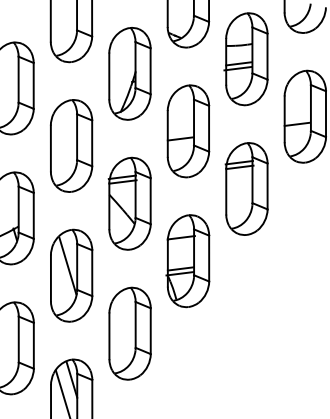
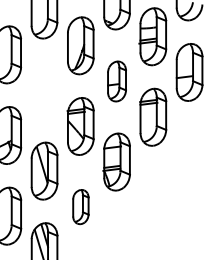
part: (187, 131) -> (116, 81), size x0.7
part: (71, 145) -> (44, 90), removed
part: (129, 332) -> (80, 206), size x0.6

